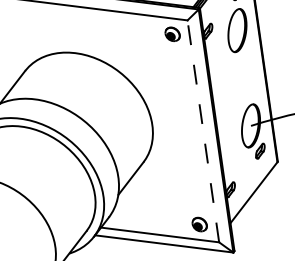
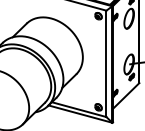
line: (203, 130) -> (106, 63), dashed -> solid

